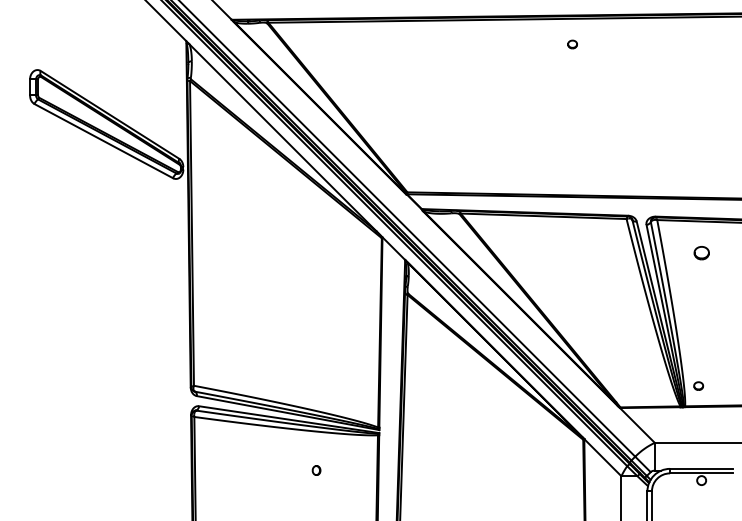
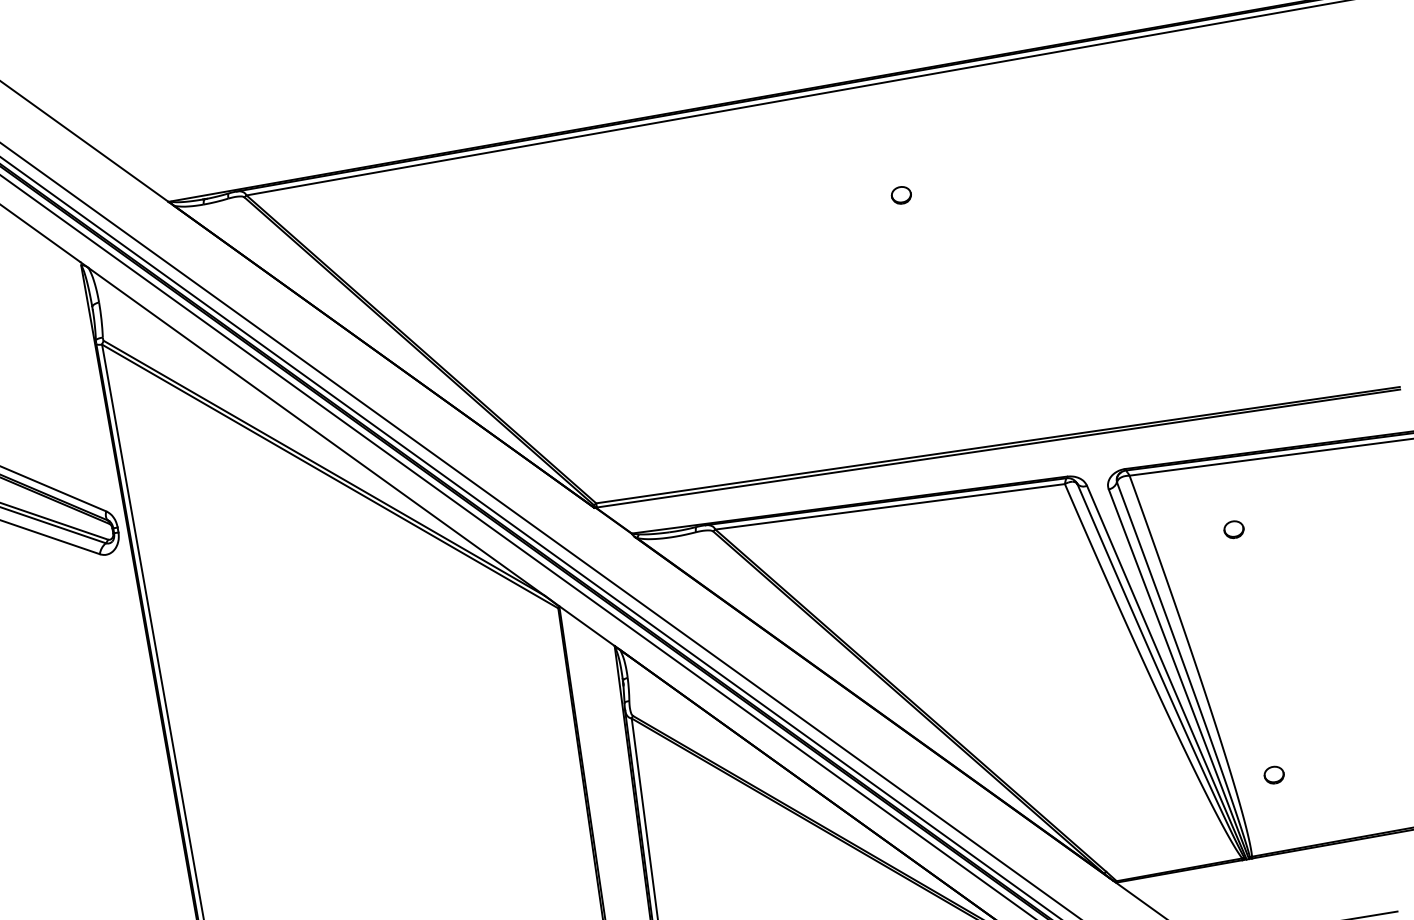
part: (572, 44) -> (901, 195), moved
part: (701, 252) -> (1233, 528), size x0.62
part: (698, 385) -> (1273, 773), moved

